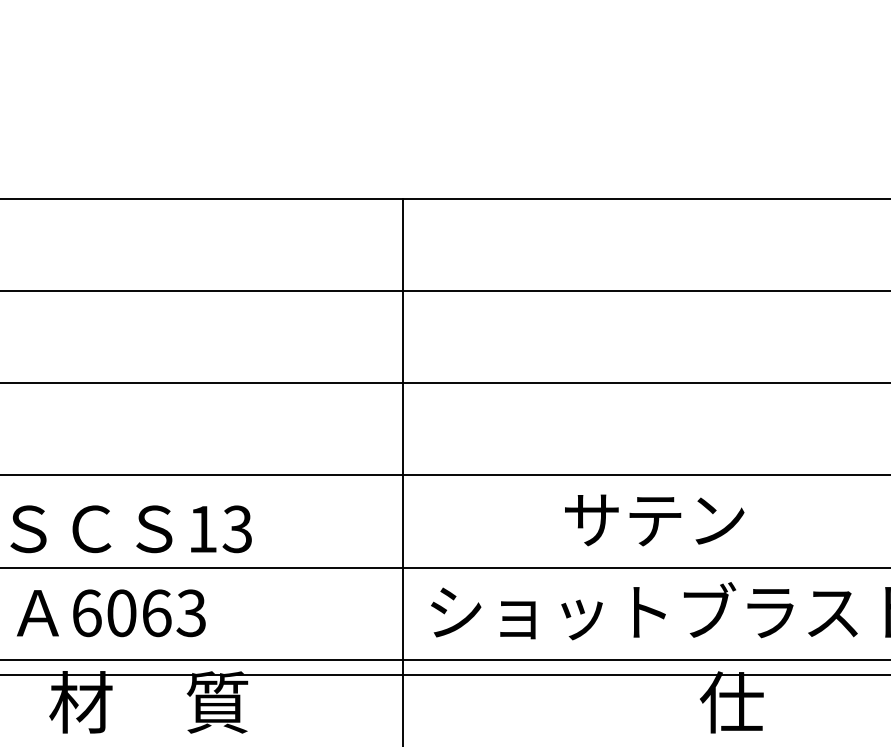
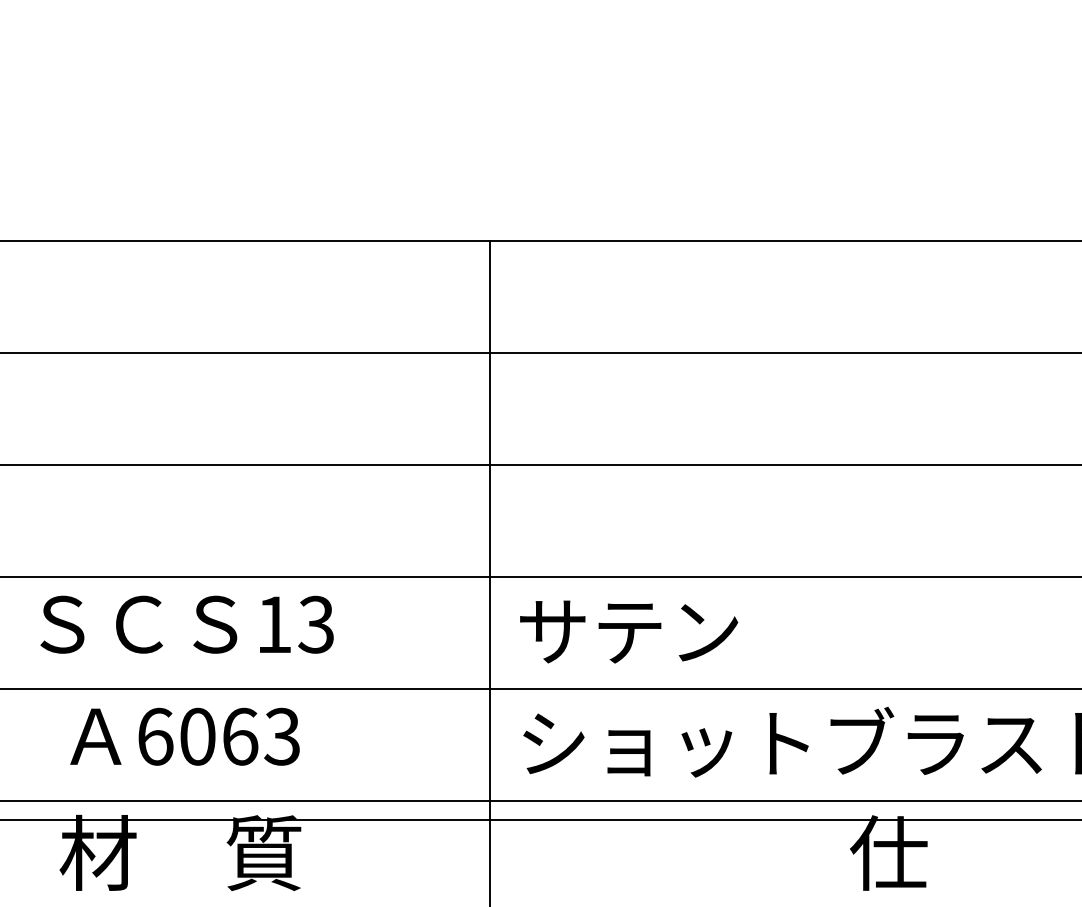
text: (655, 520) -> (629, 631), moved
text: (130, 529) -> (186, 624), moved
text: (110, 613) -> (184, 736), moved

